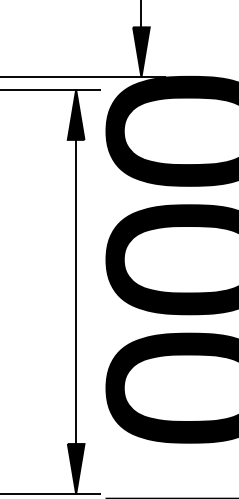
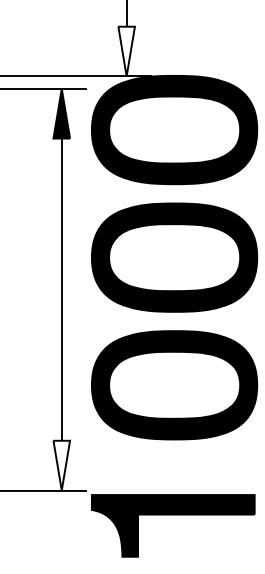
fill: (141, 52) -> (126, 51), removed
fill: (75, 468) -> (61, 465), removed

